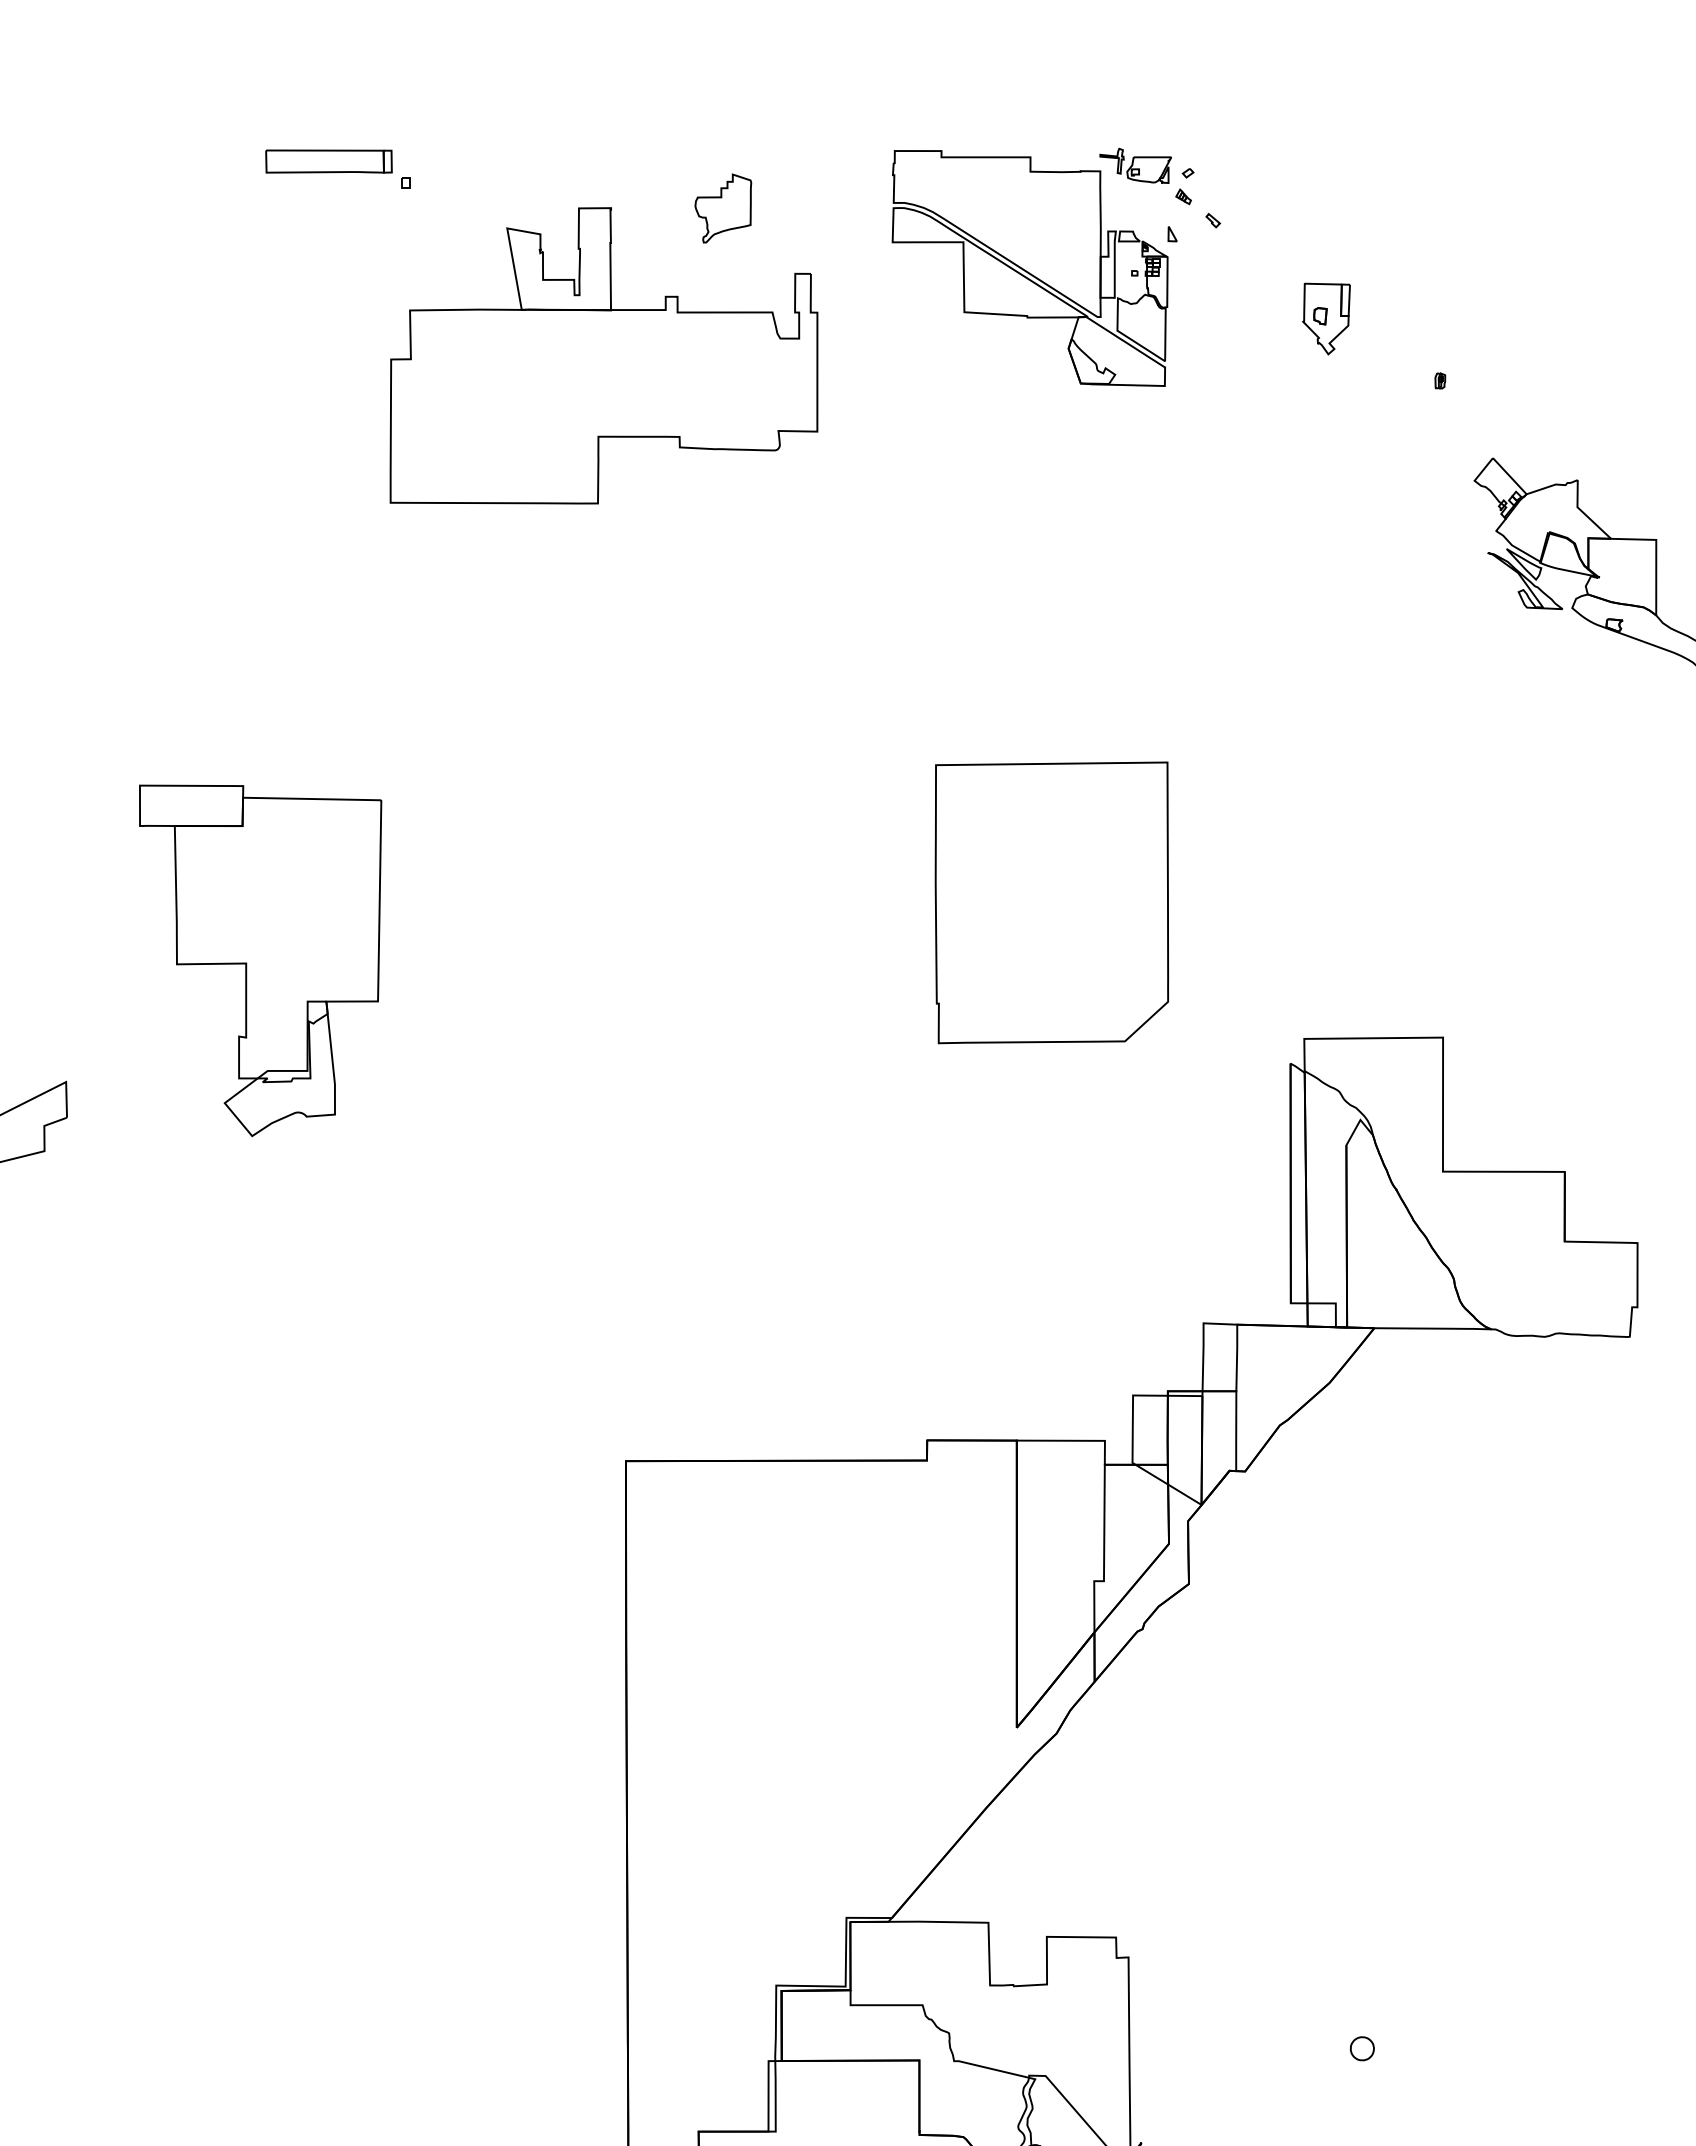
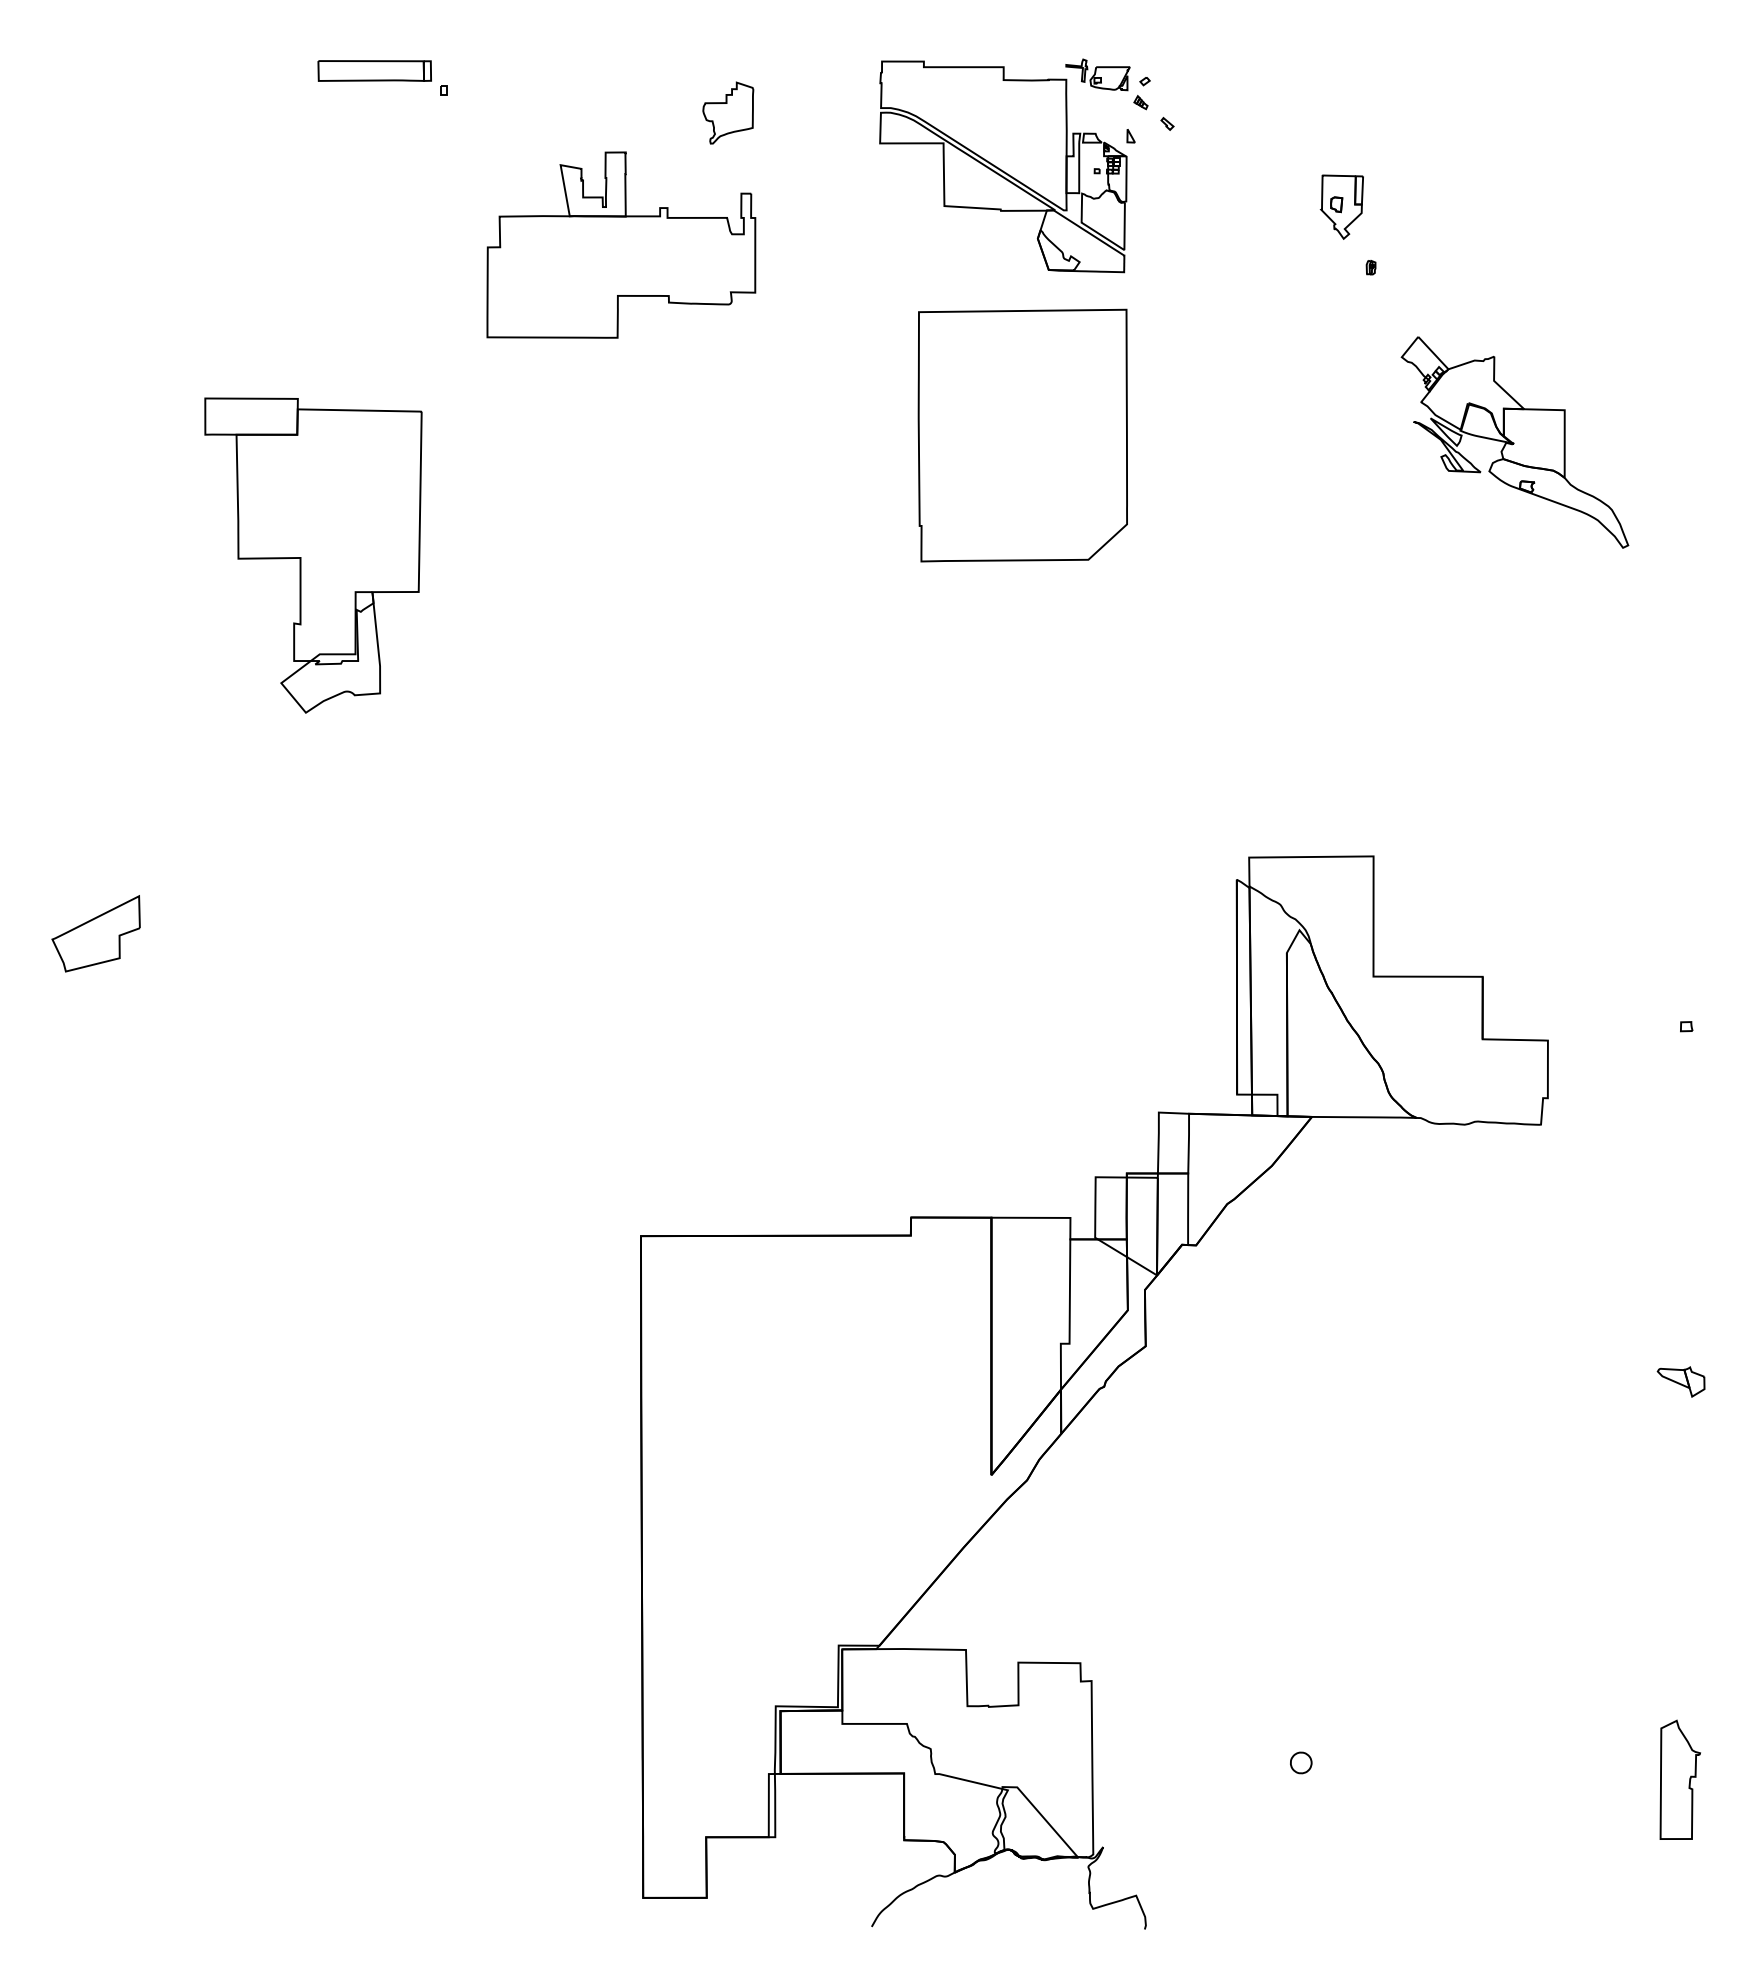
part: (1325, 318) -> (1341, 206), moved
part: (604, 355) -> (621, 244), size x0.7
part: (1051, 902) -> (1022, 435), moved
part: (260, 960) -> (313, 555), moved

